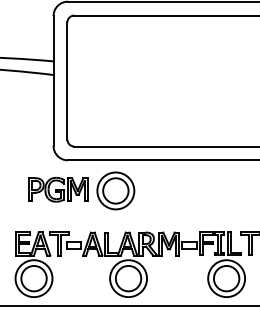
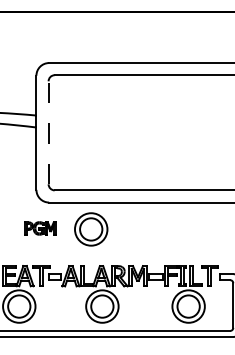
line: (67, 80) -> (48, 132), solid -> dashed
part: (58, 189) -> (40, 228), size x0.6

